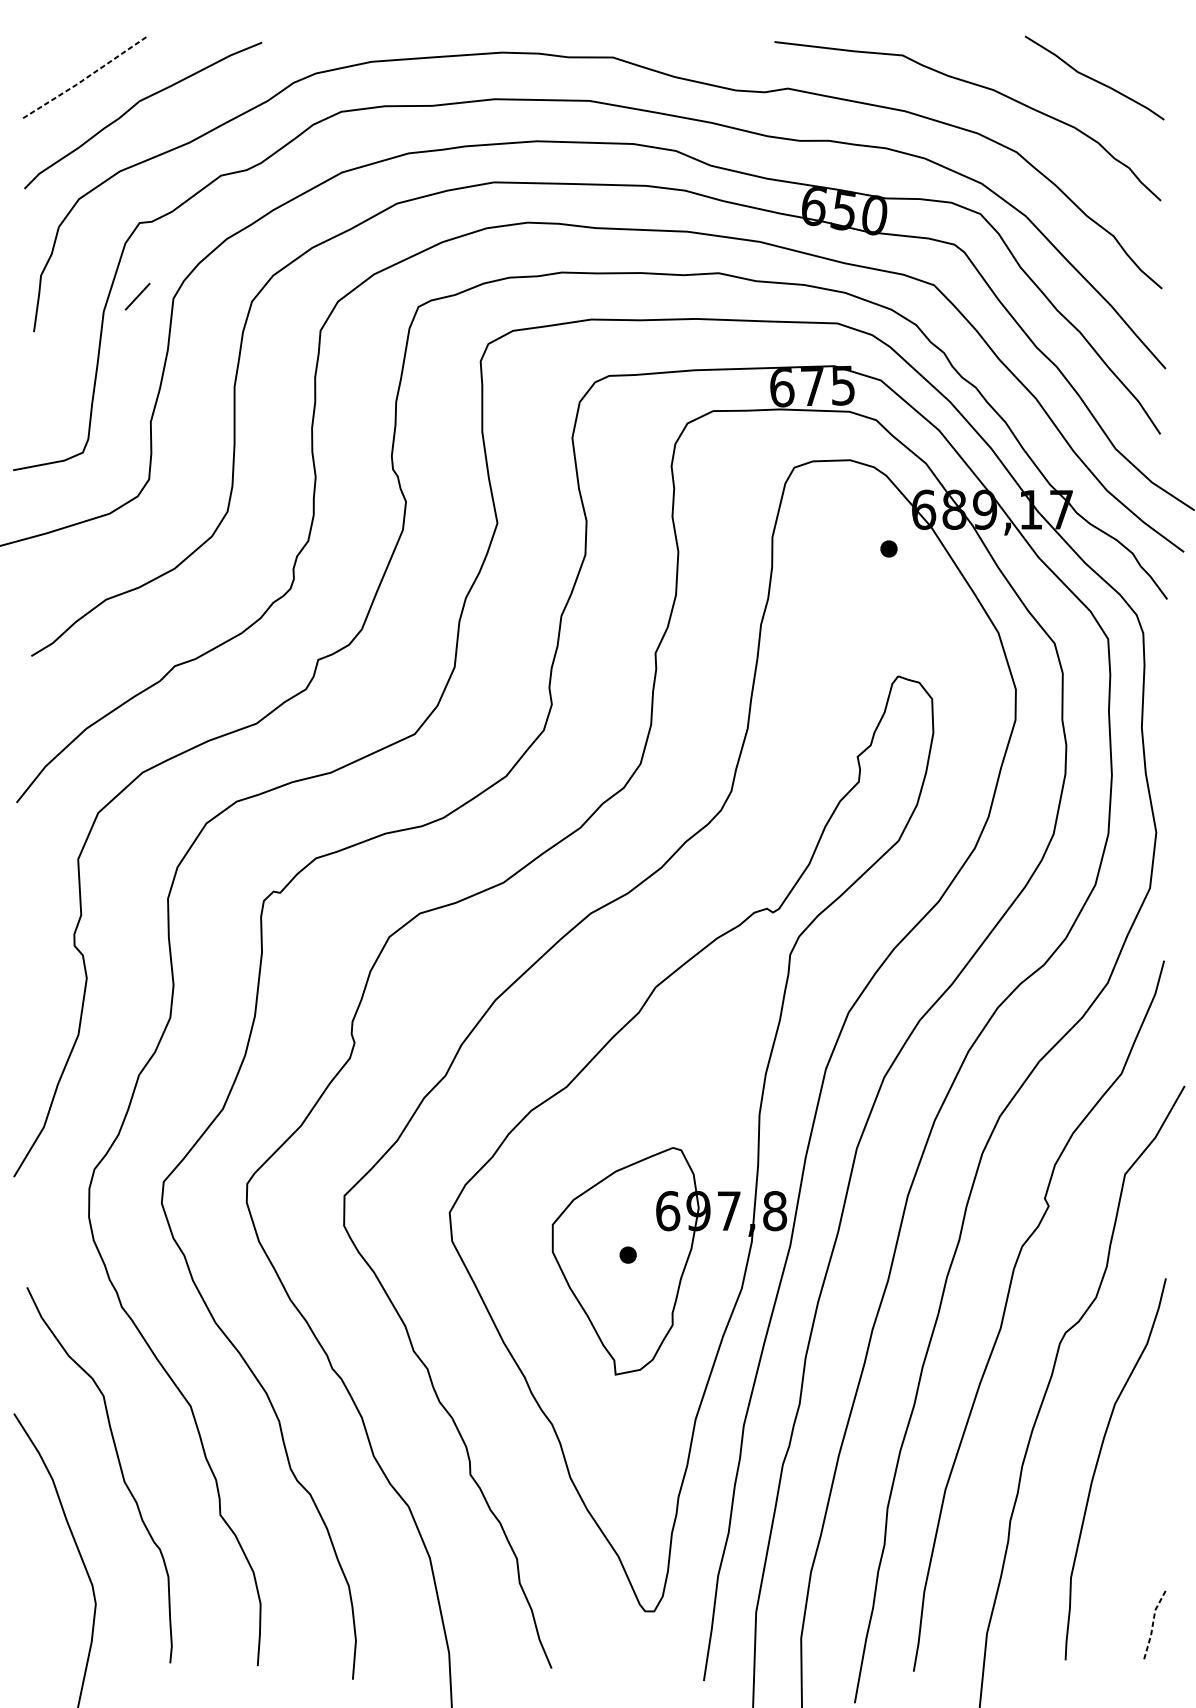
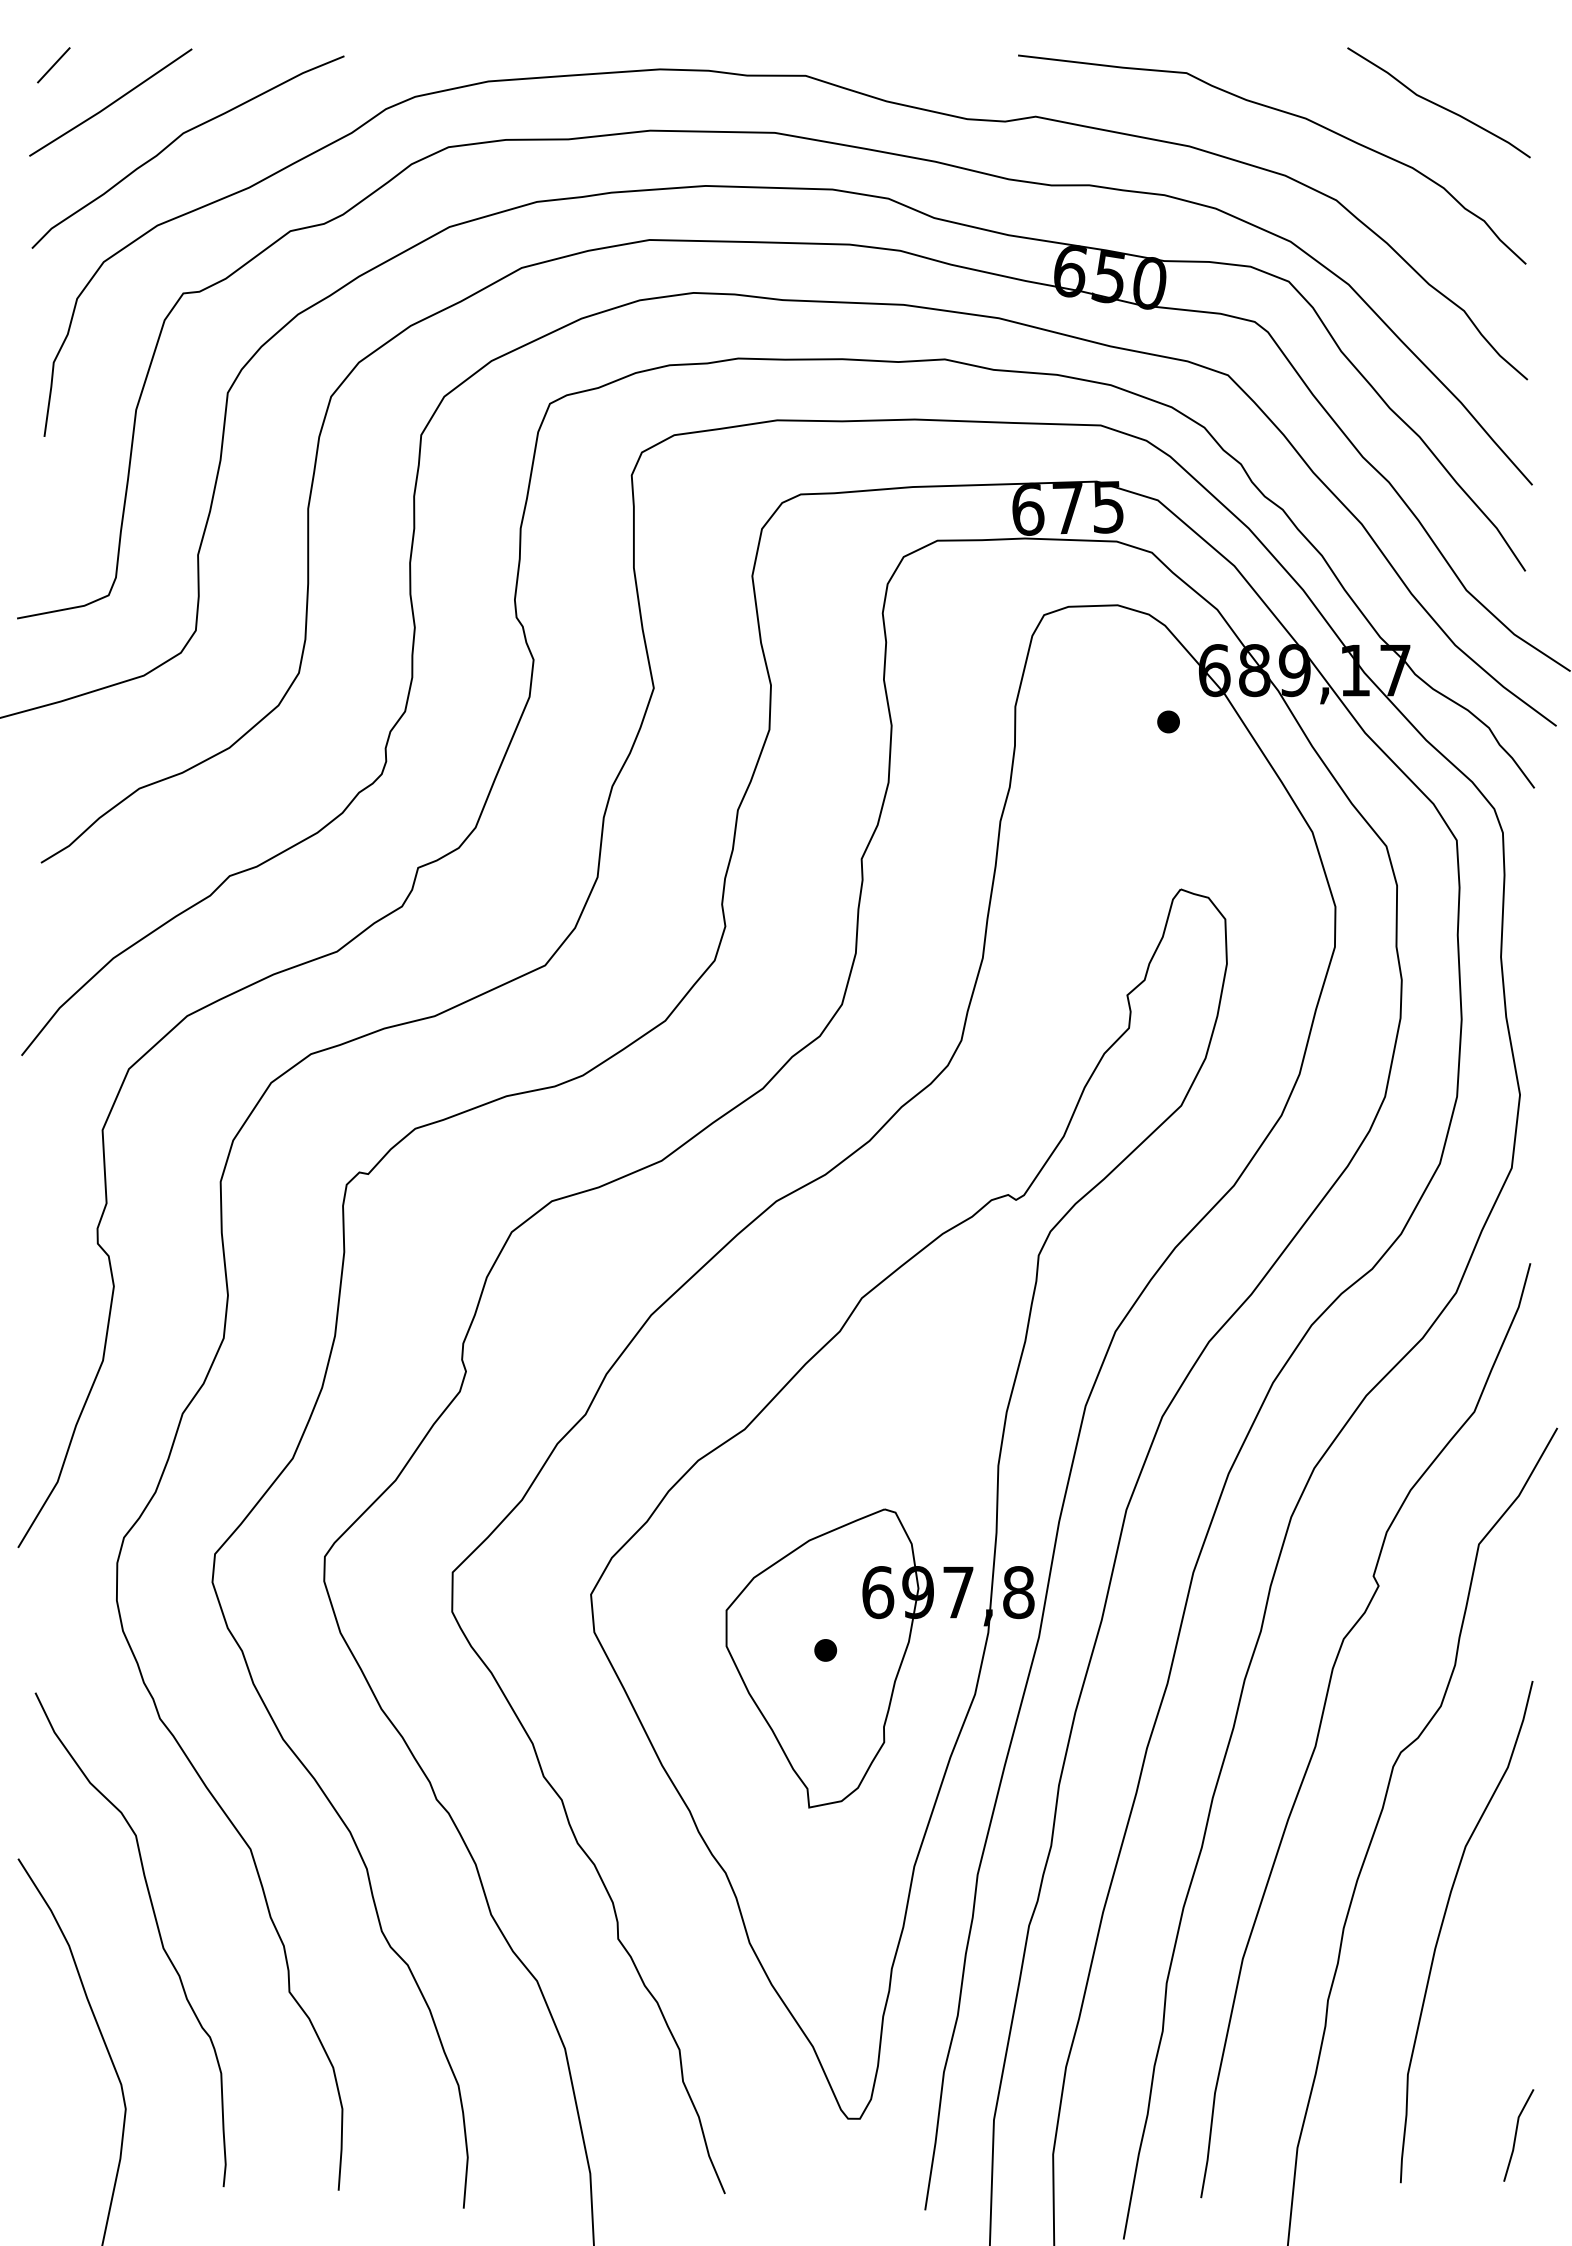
line: (84, 79) -> (111, 104), dashed -> solid
line: (137, 296) -> (53, 65), moved
line: (1152, 1622) -> (1515, 2133), dashed -> solid

